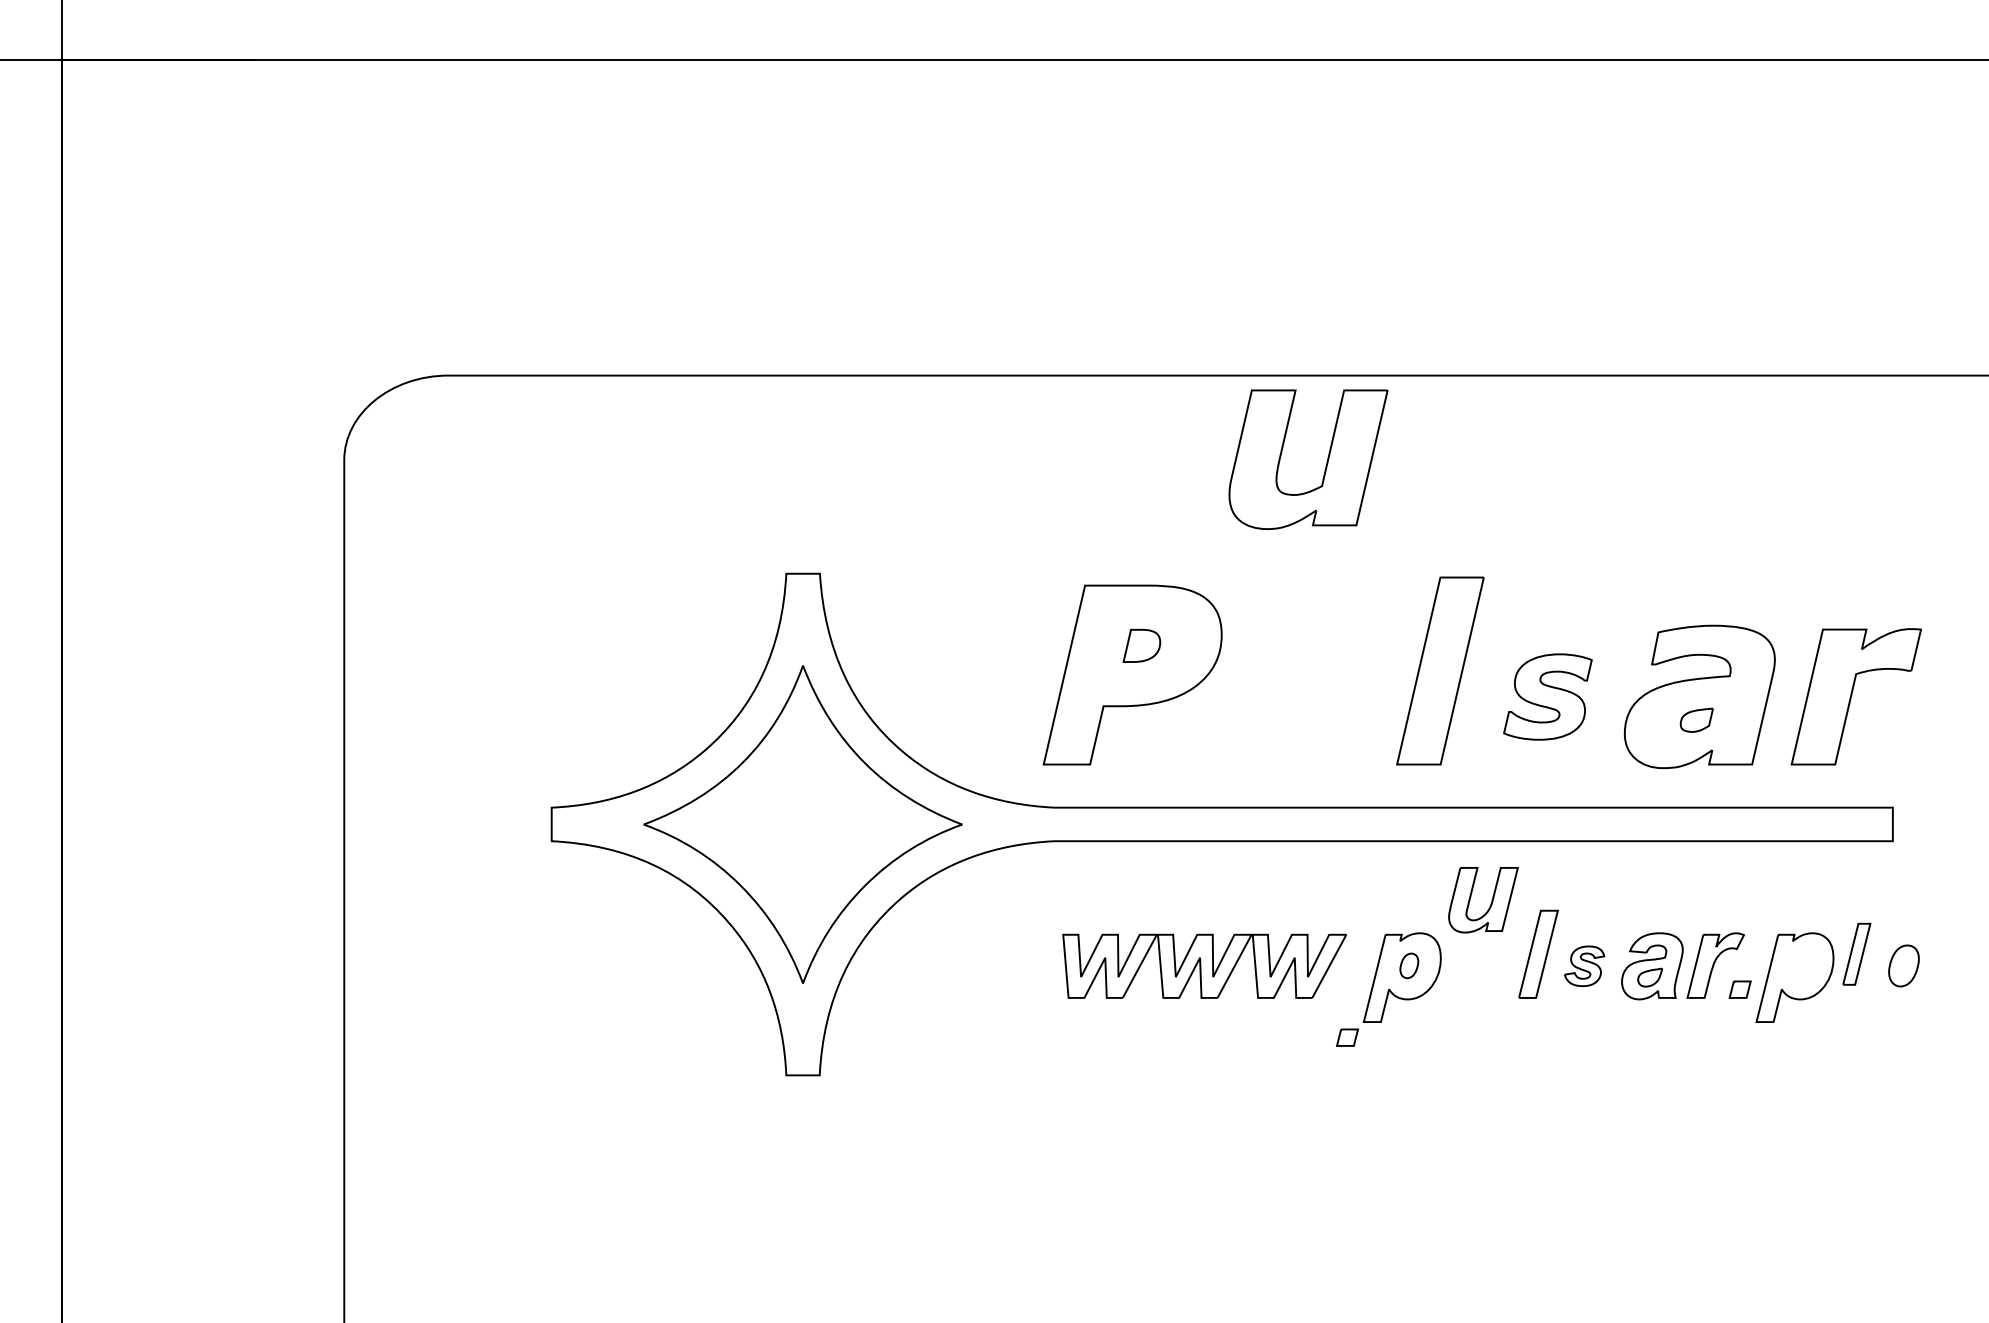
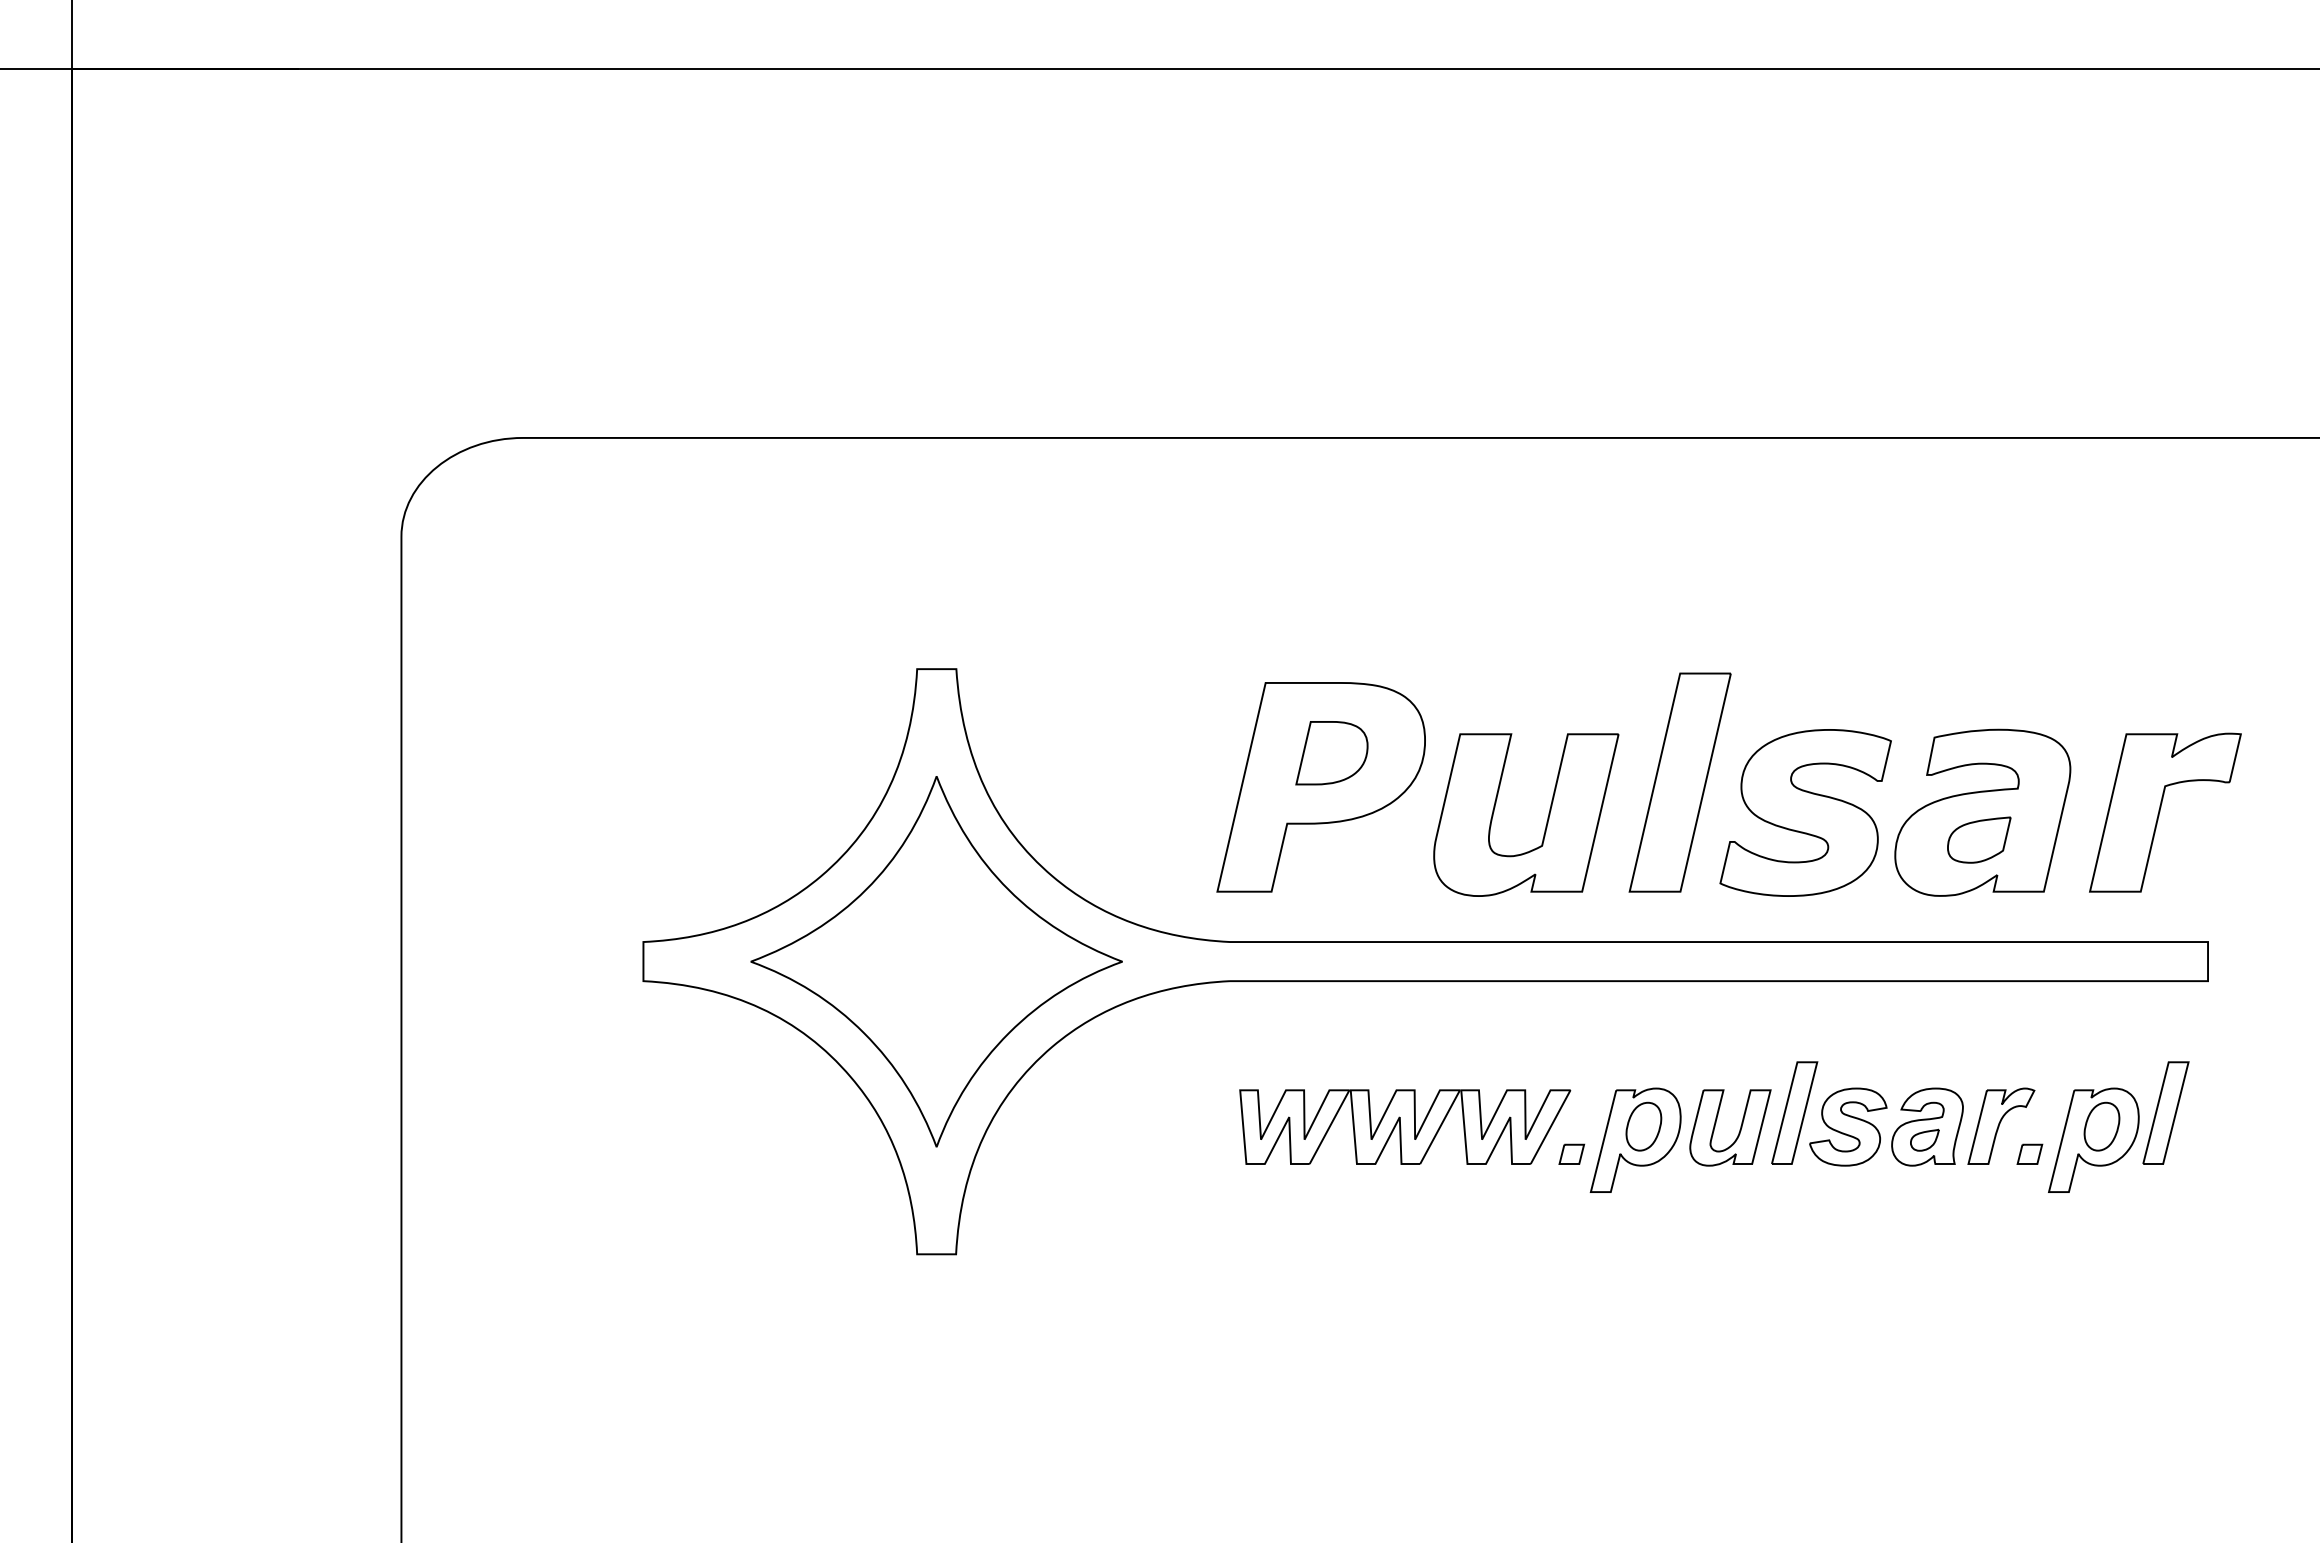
part: (1325, 465) -> (1546, 821), moved
part: (1141, 646) -> (1331, 753), size x1.67
part: (1547, 696) -> (1805, 812), size x1.67
part: (1696, 719) -> (1979, 839), size x1.67
part: (1491, 901) -> (1739, 1129), moved
part: (1856, 953) -> (2165, 1112), size x1.43
part: (1408, 965) -> (1643, 1126), size x1.67
part: (1584, 965) -> (1848, 1126), size x1.67
part: (1903, 965) -> (2101, 1126), moved
part: (1347, 1036) -> (1571, 1153), moved

